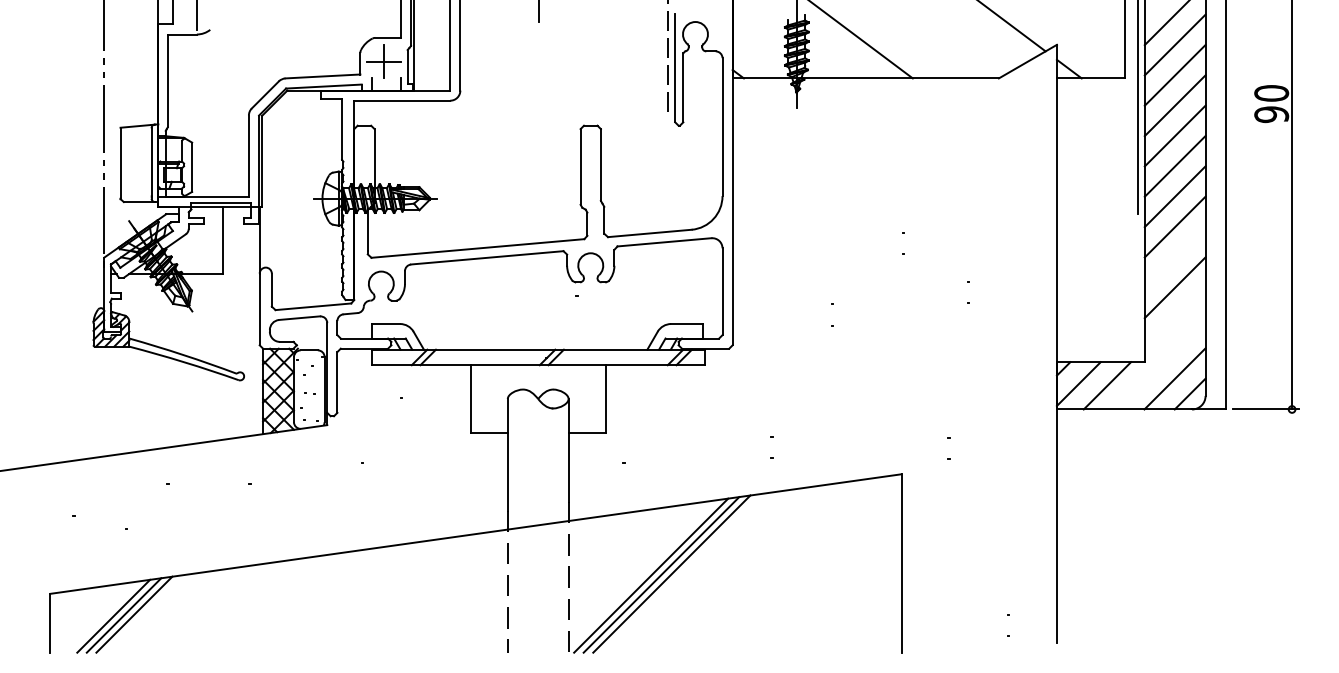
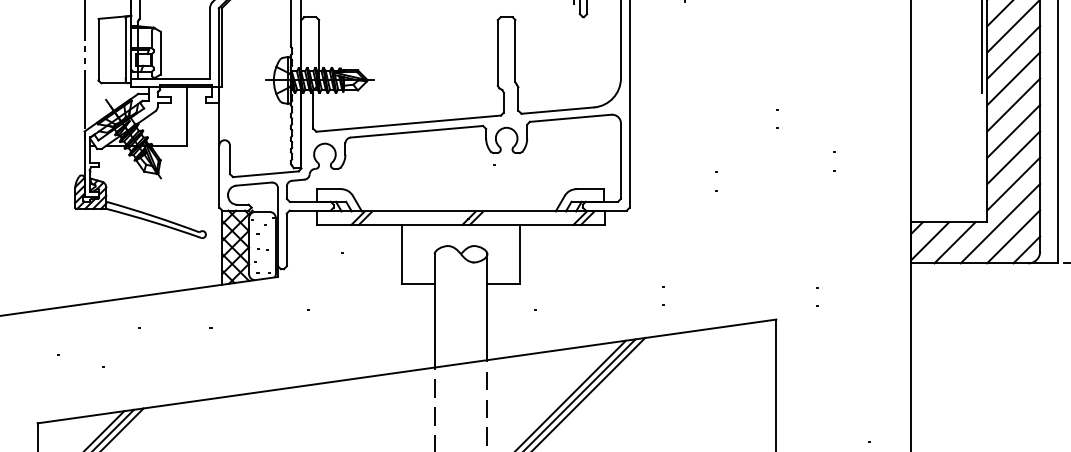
line: (1174, 257) -> (1013, 131), added
line: (1174, 317) -> (1013, 183), added
line: (1159, 363) -> (1000, 223), added

